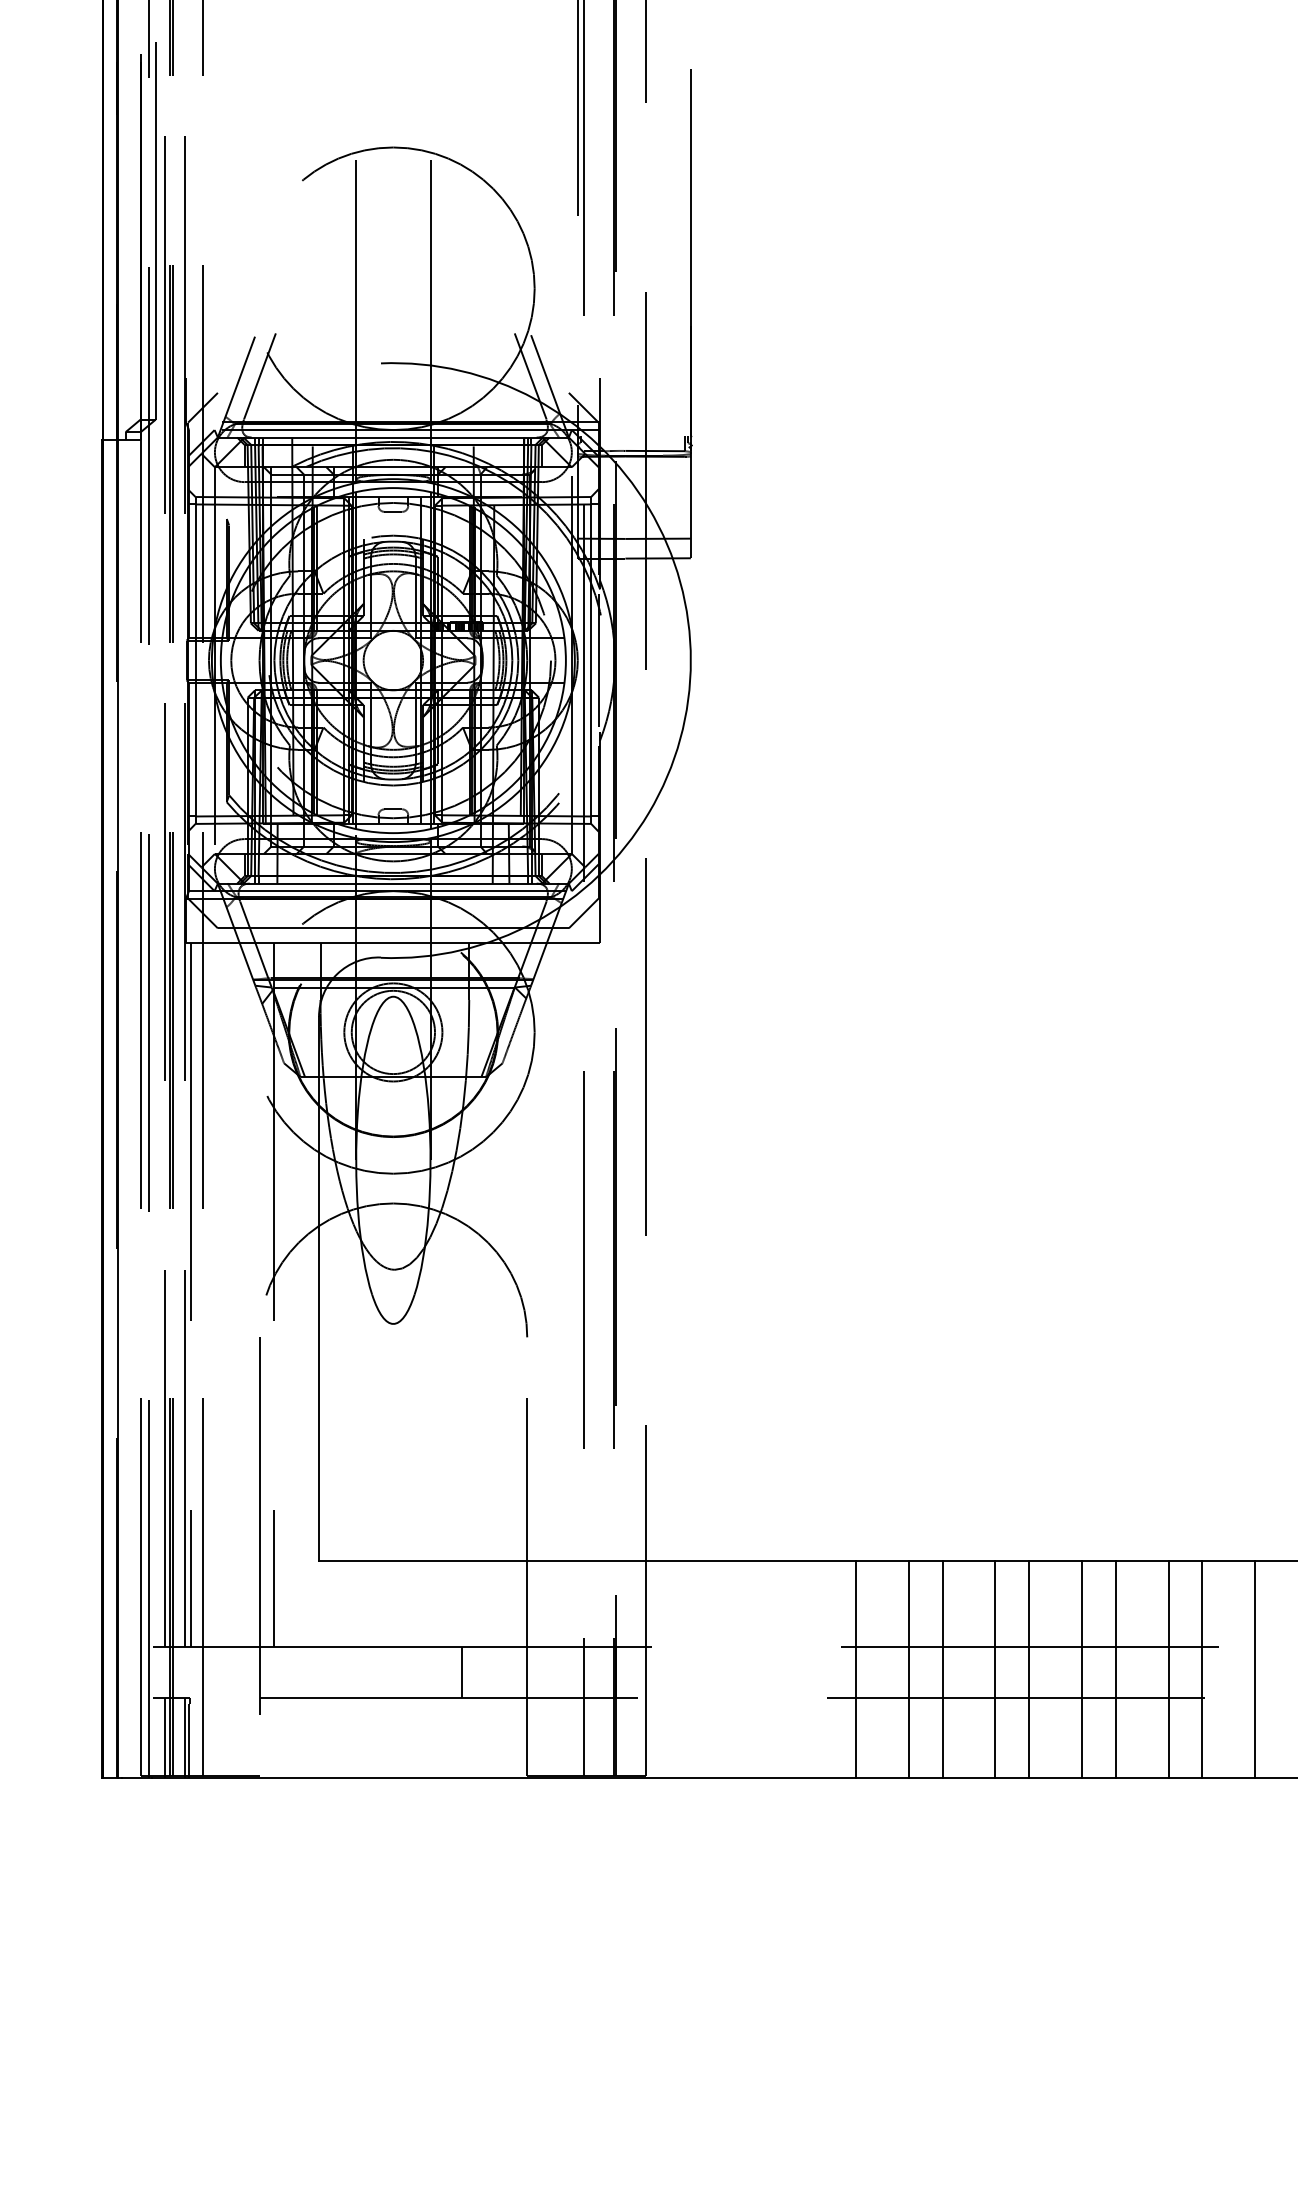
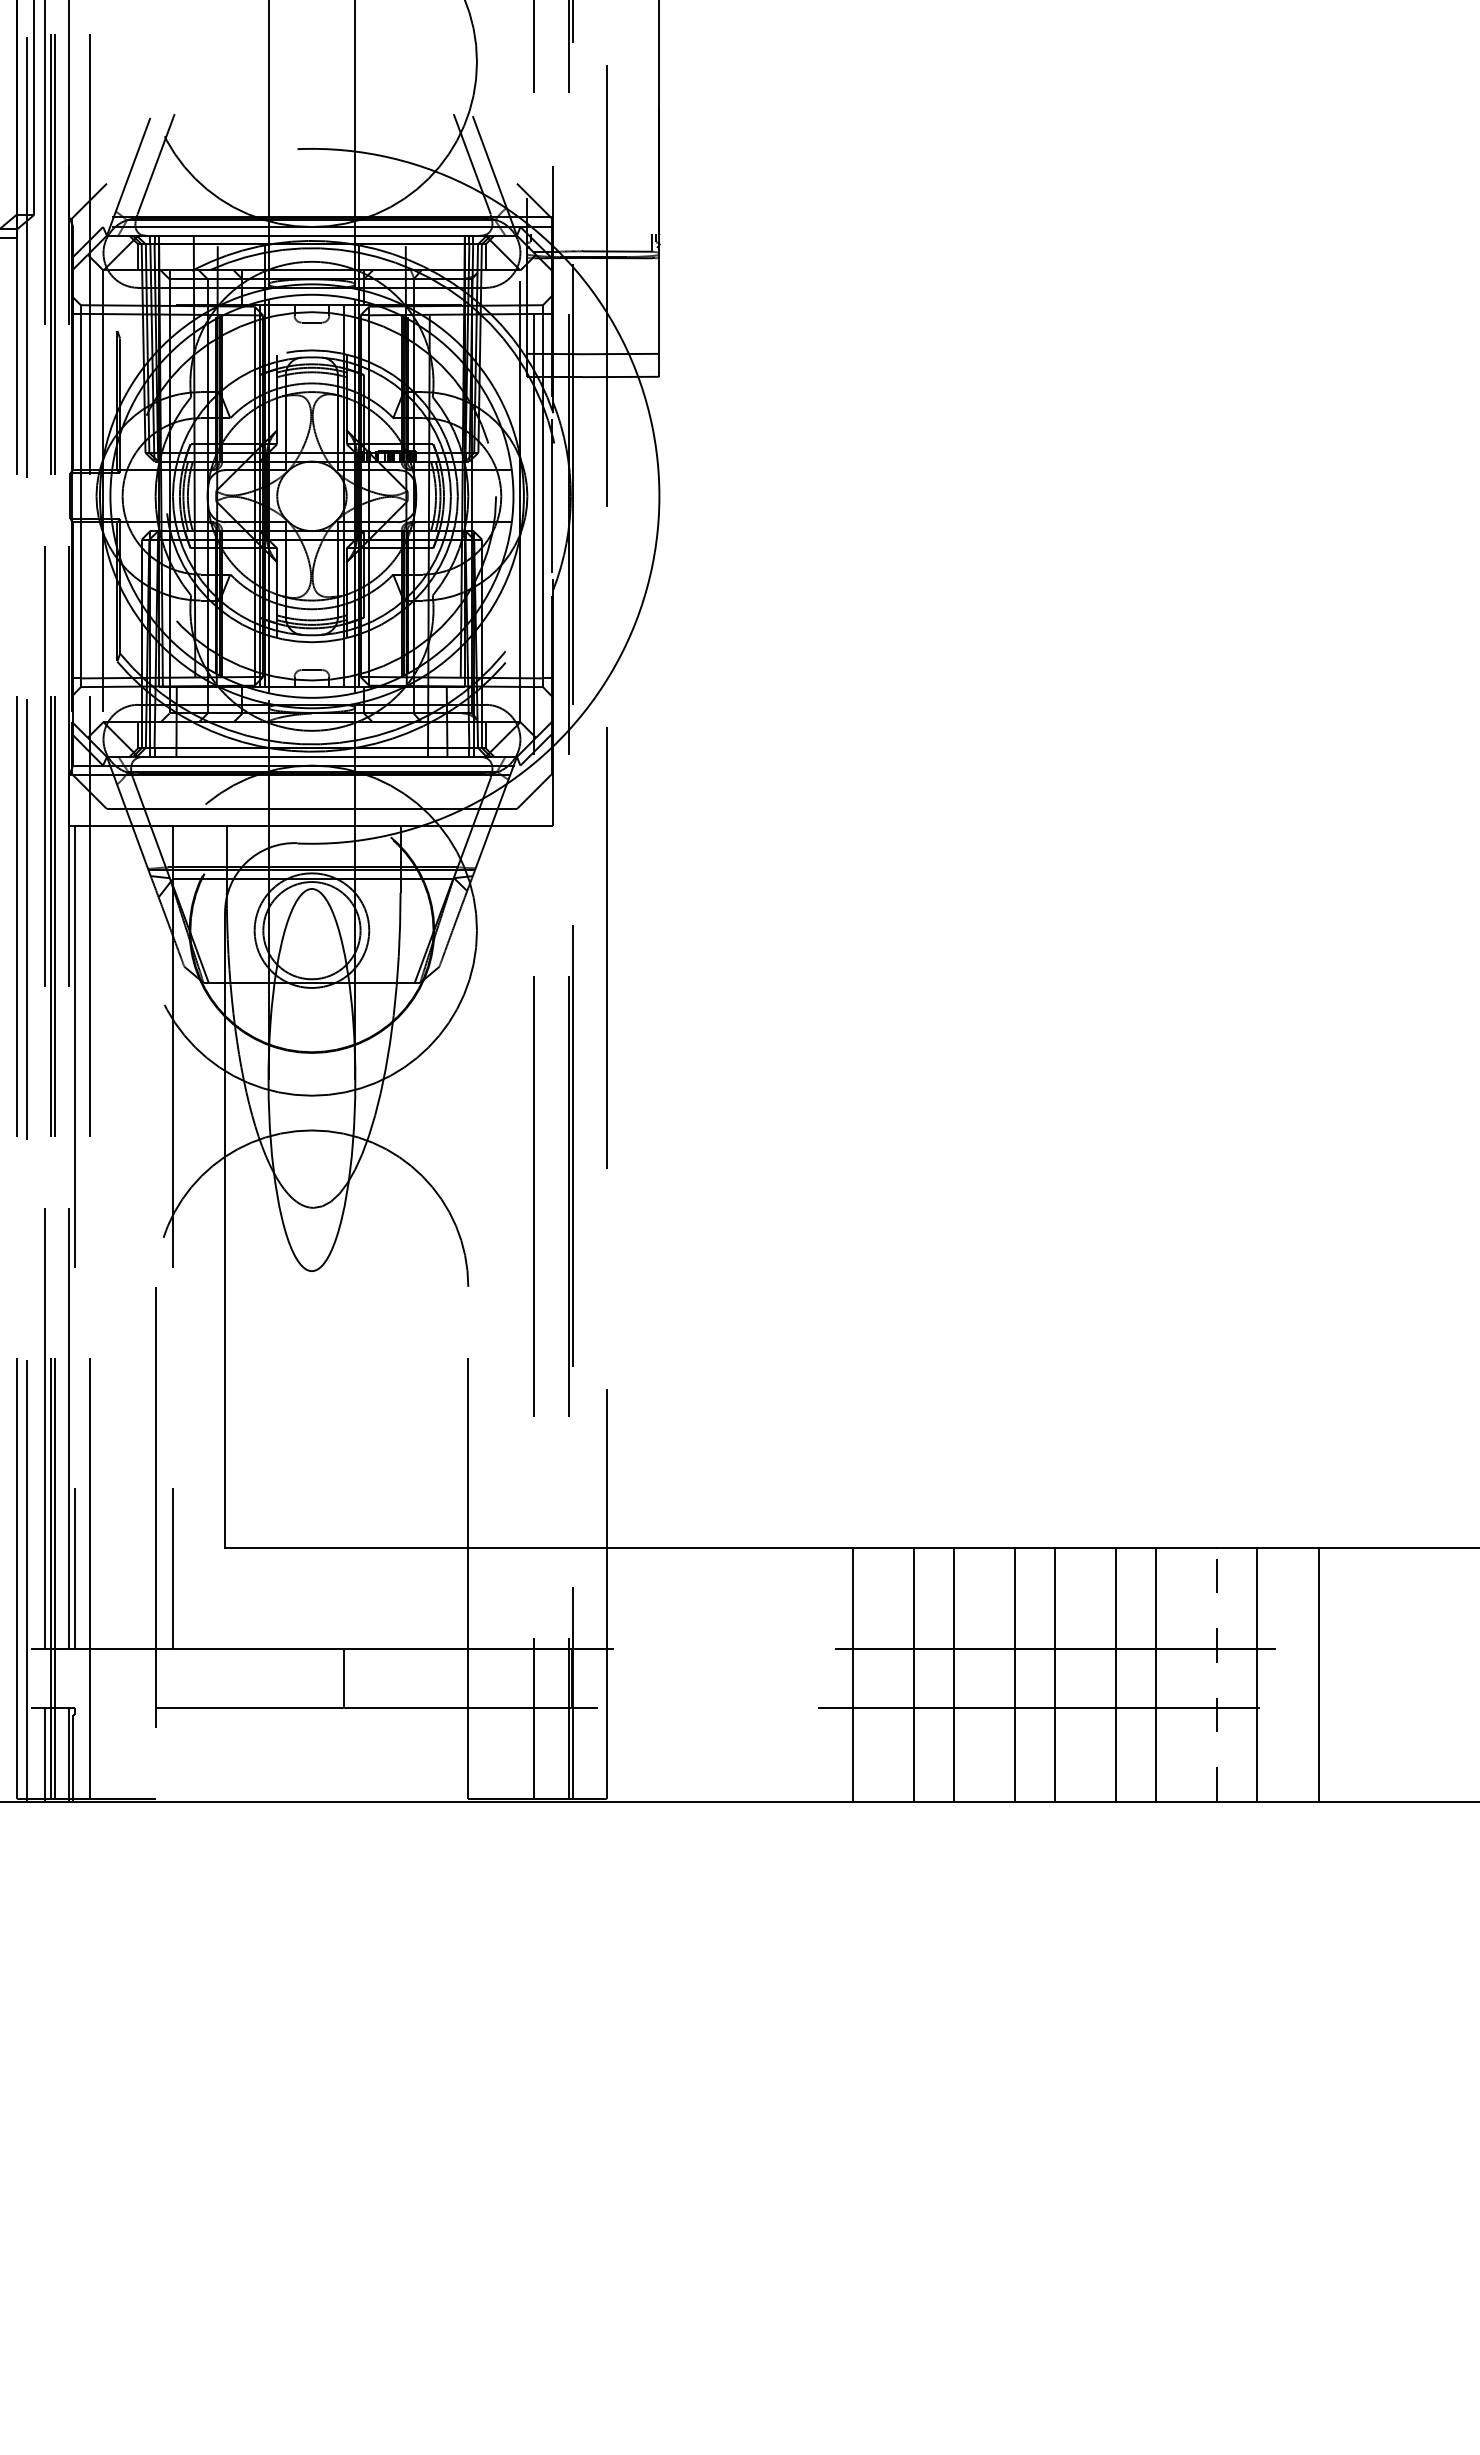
line: (1168, 1669) -> (1217, 1674), solid -> dashed
line: (462, 1672) -> (343, 1678), moved

